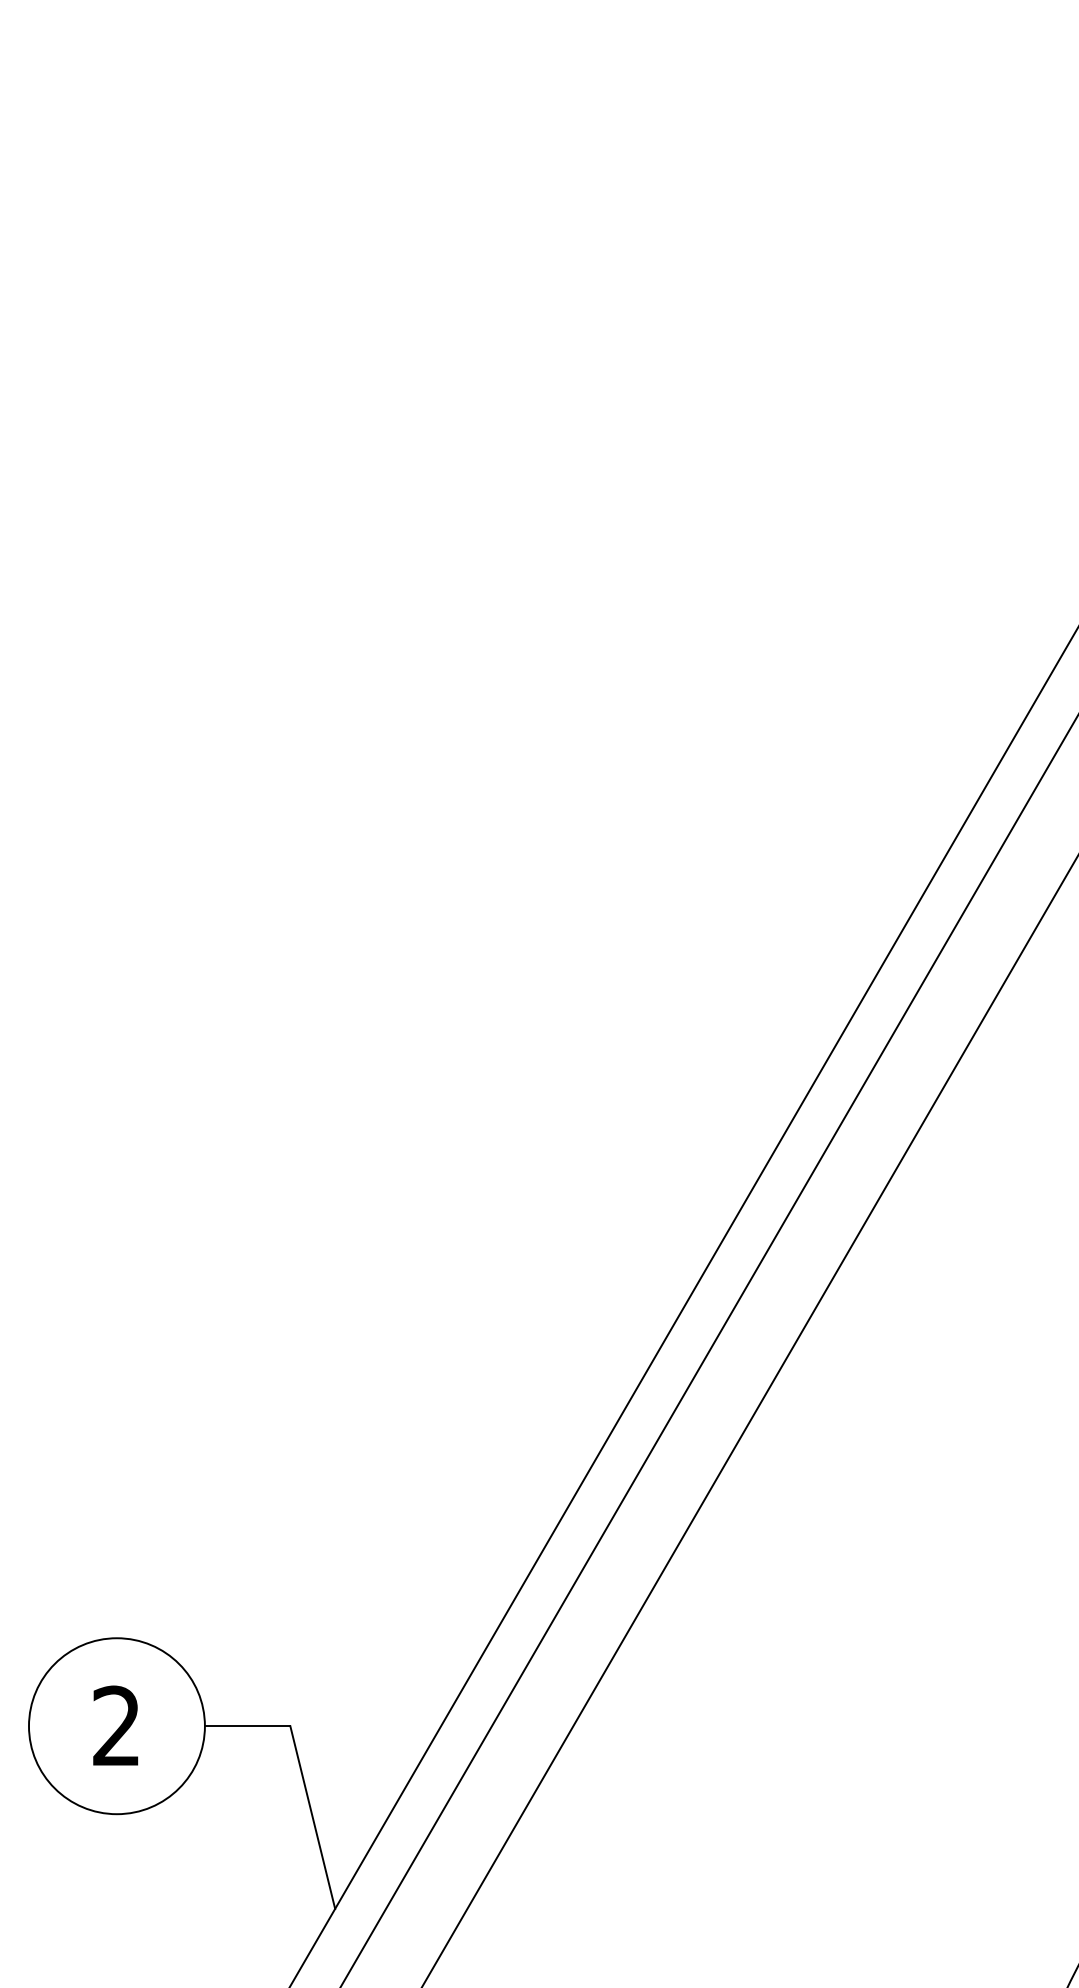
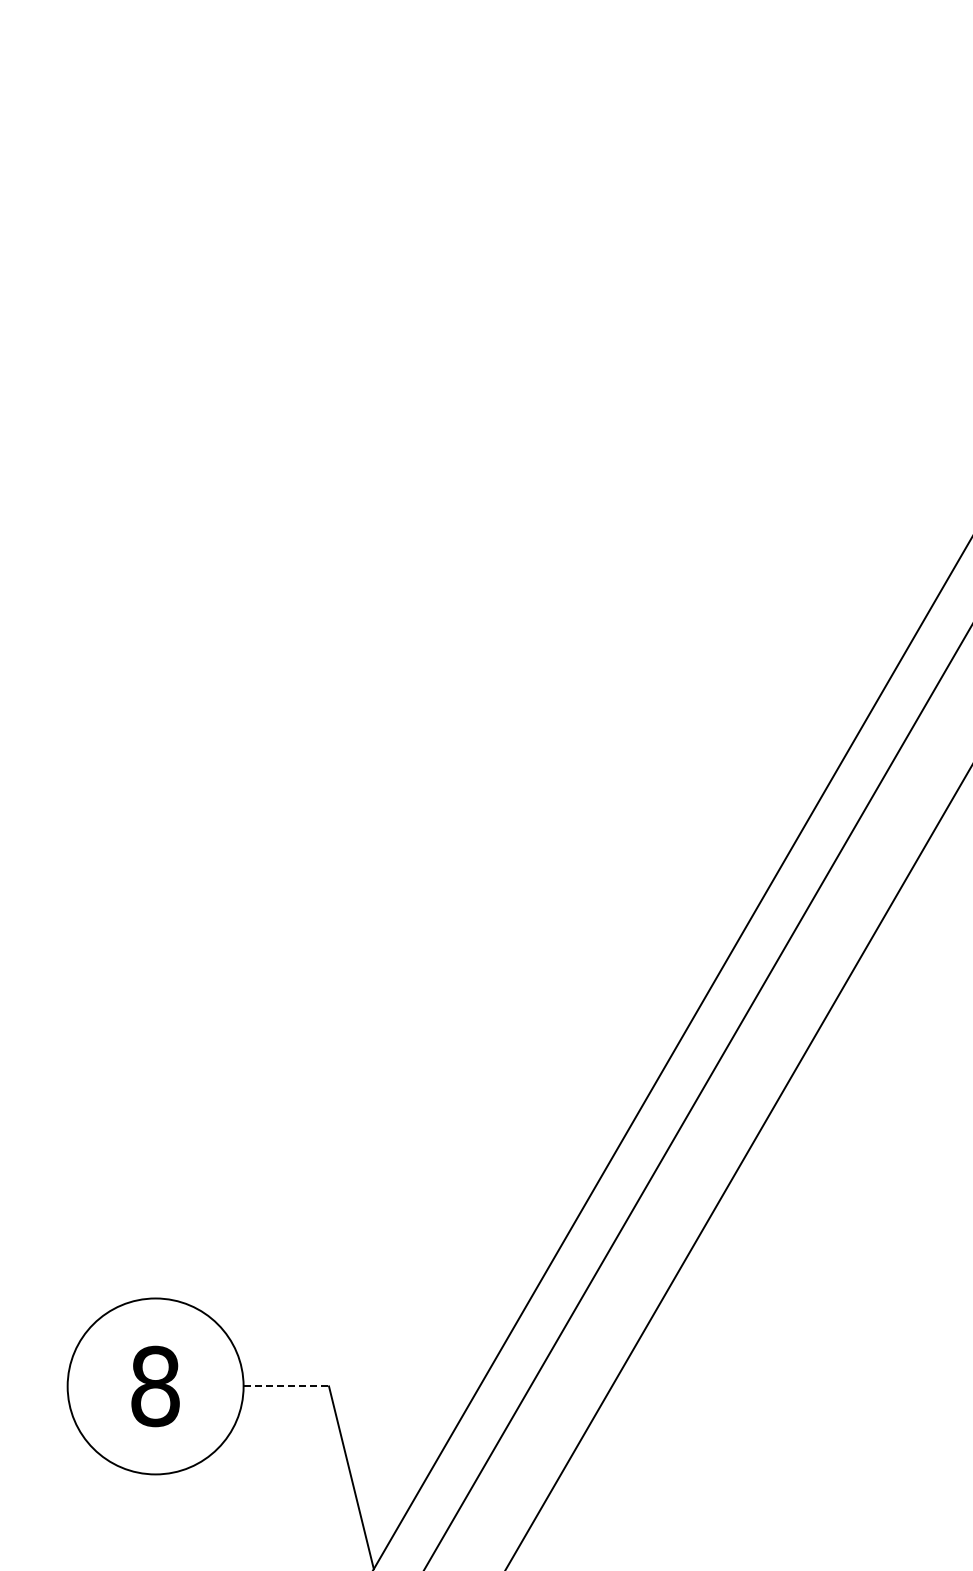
text: (116, 1725) -> (155, 1385), 2 -> 8
line: (247, 1726) -> (286, 1386), solid -> dashed

